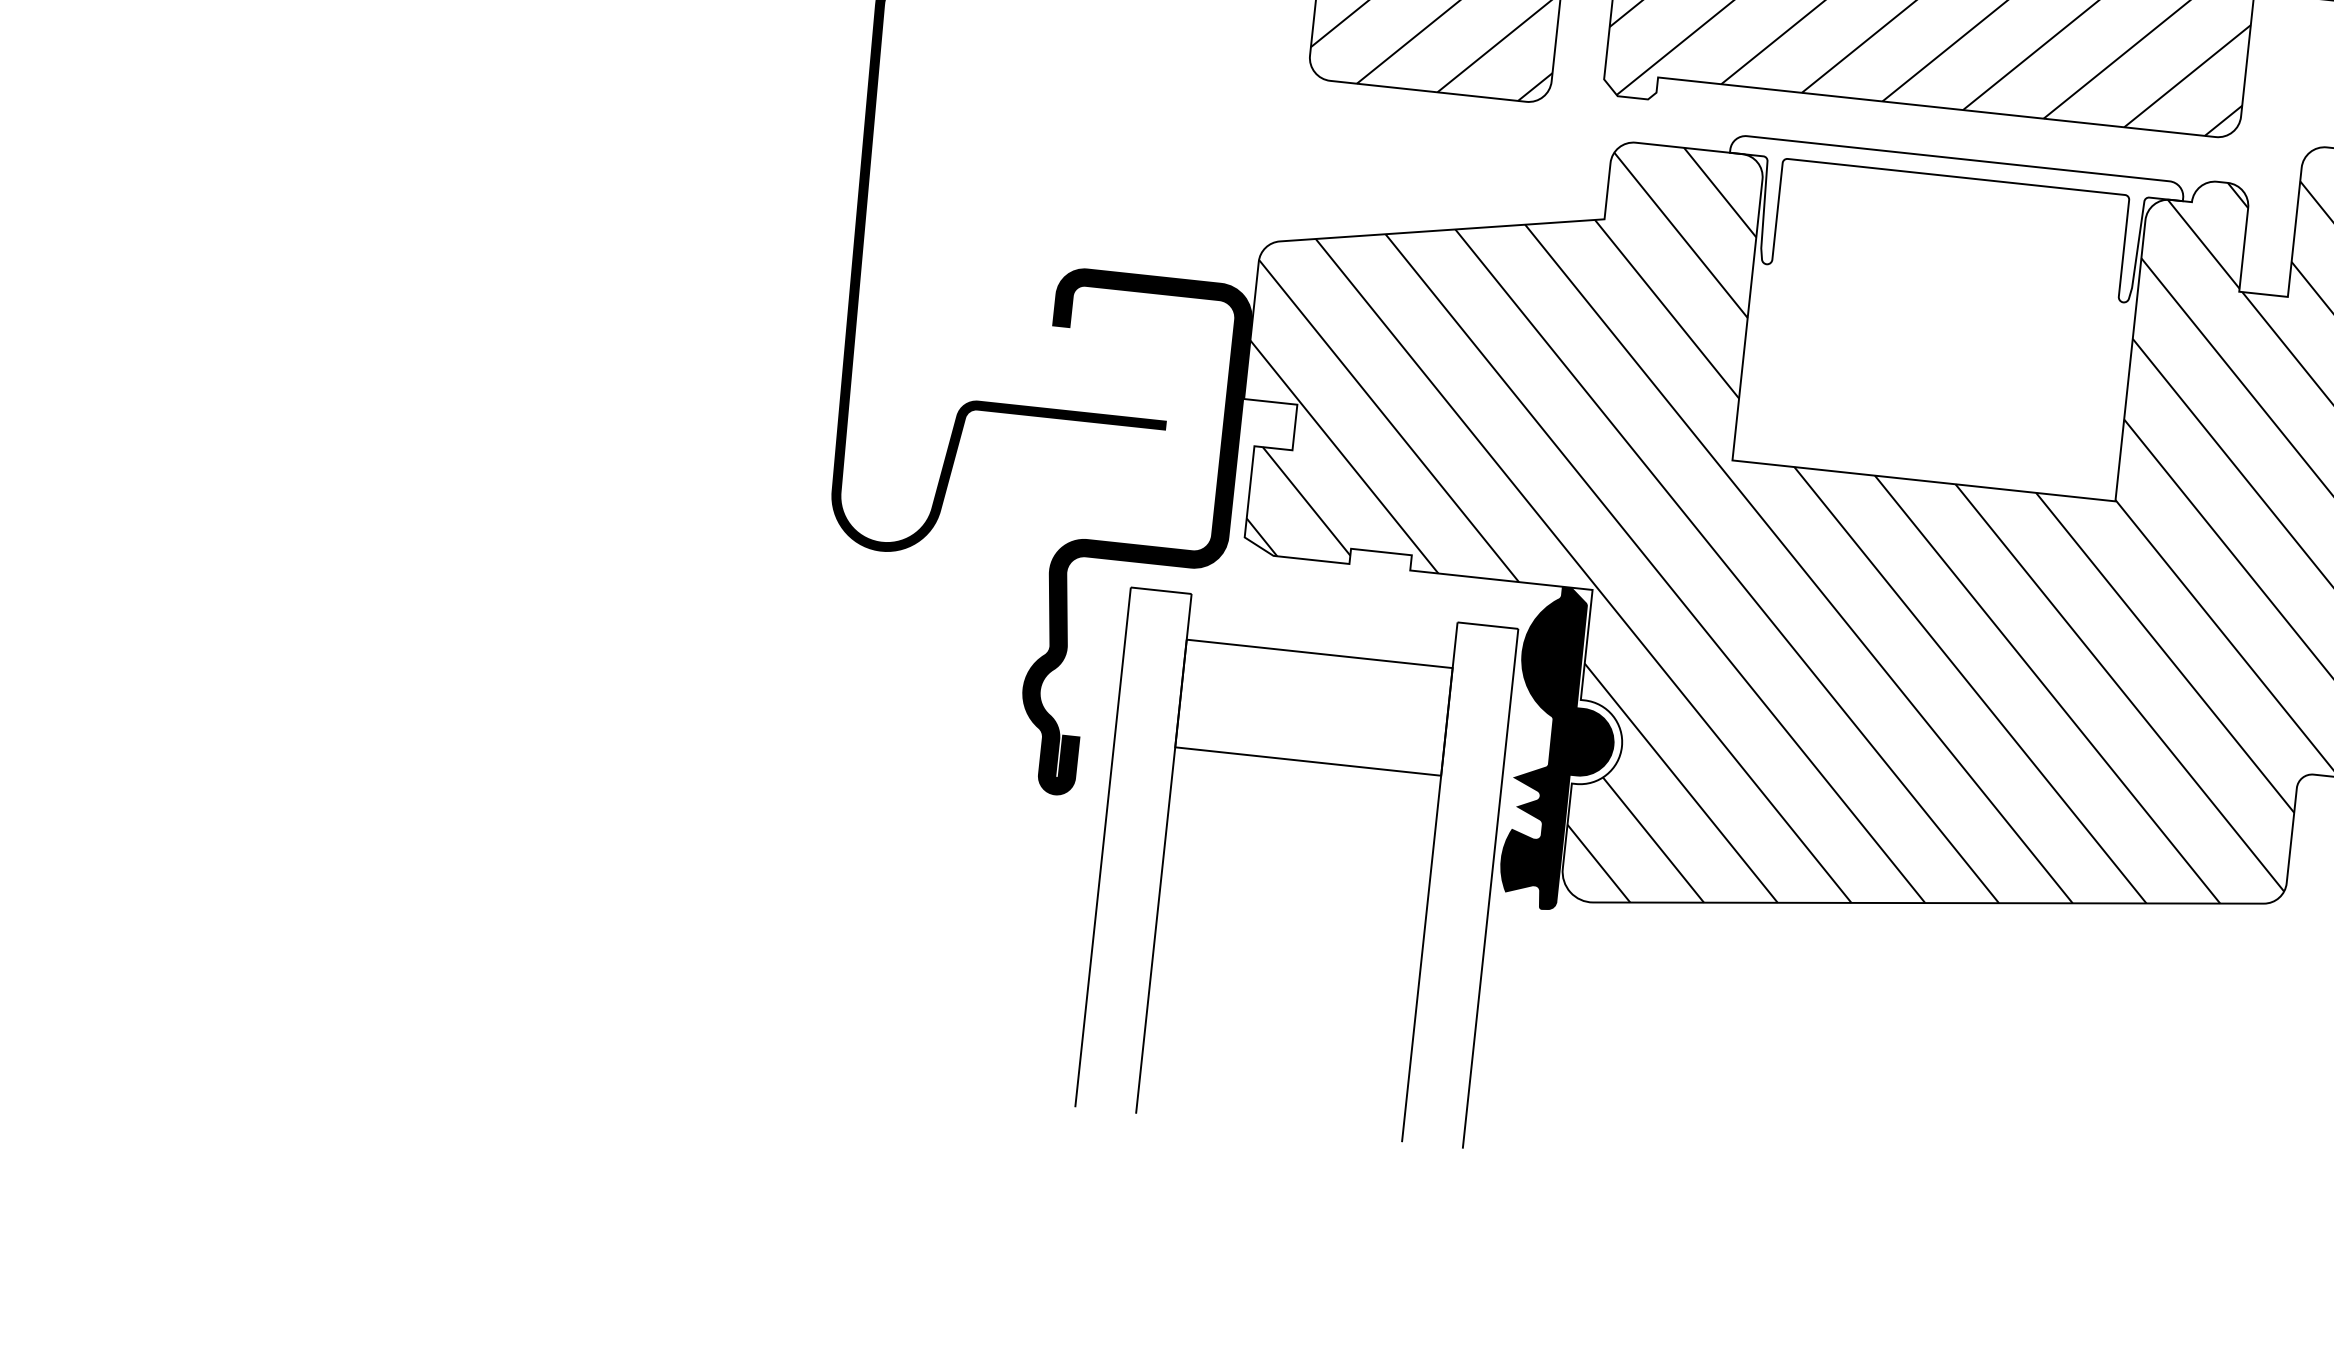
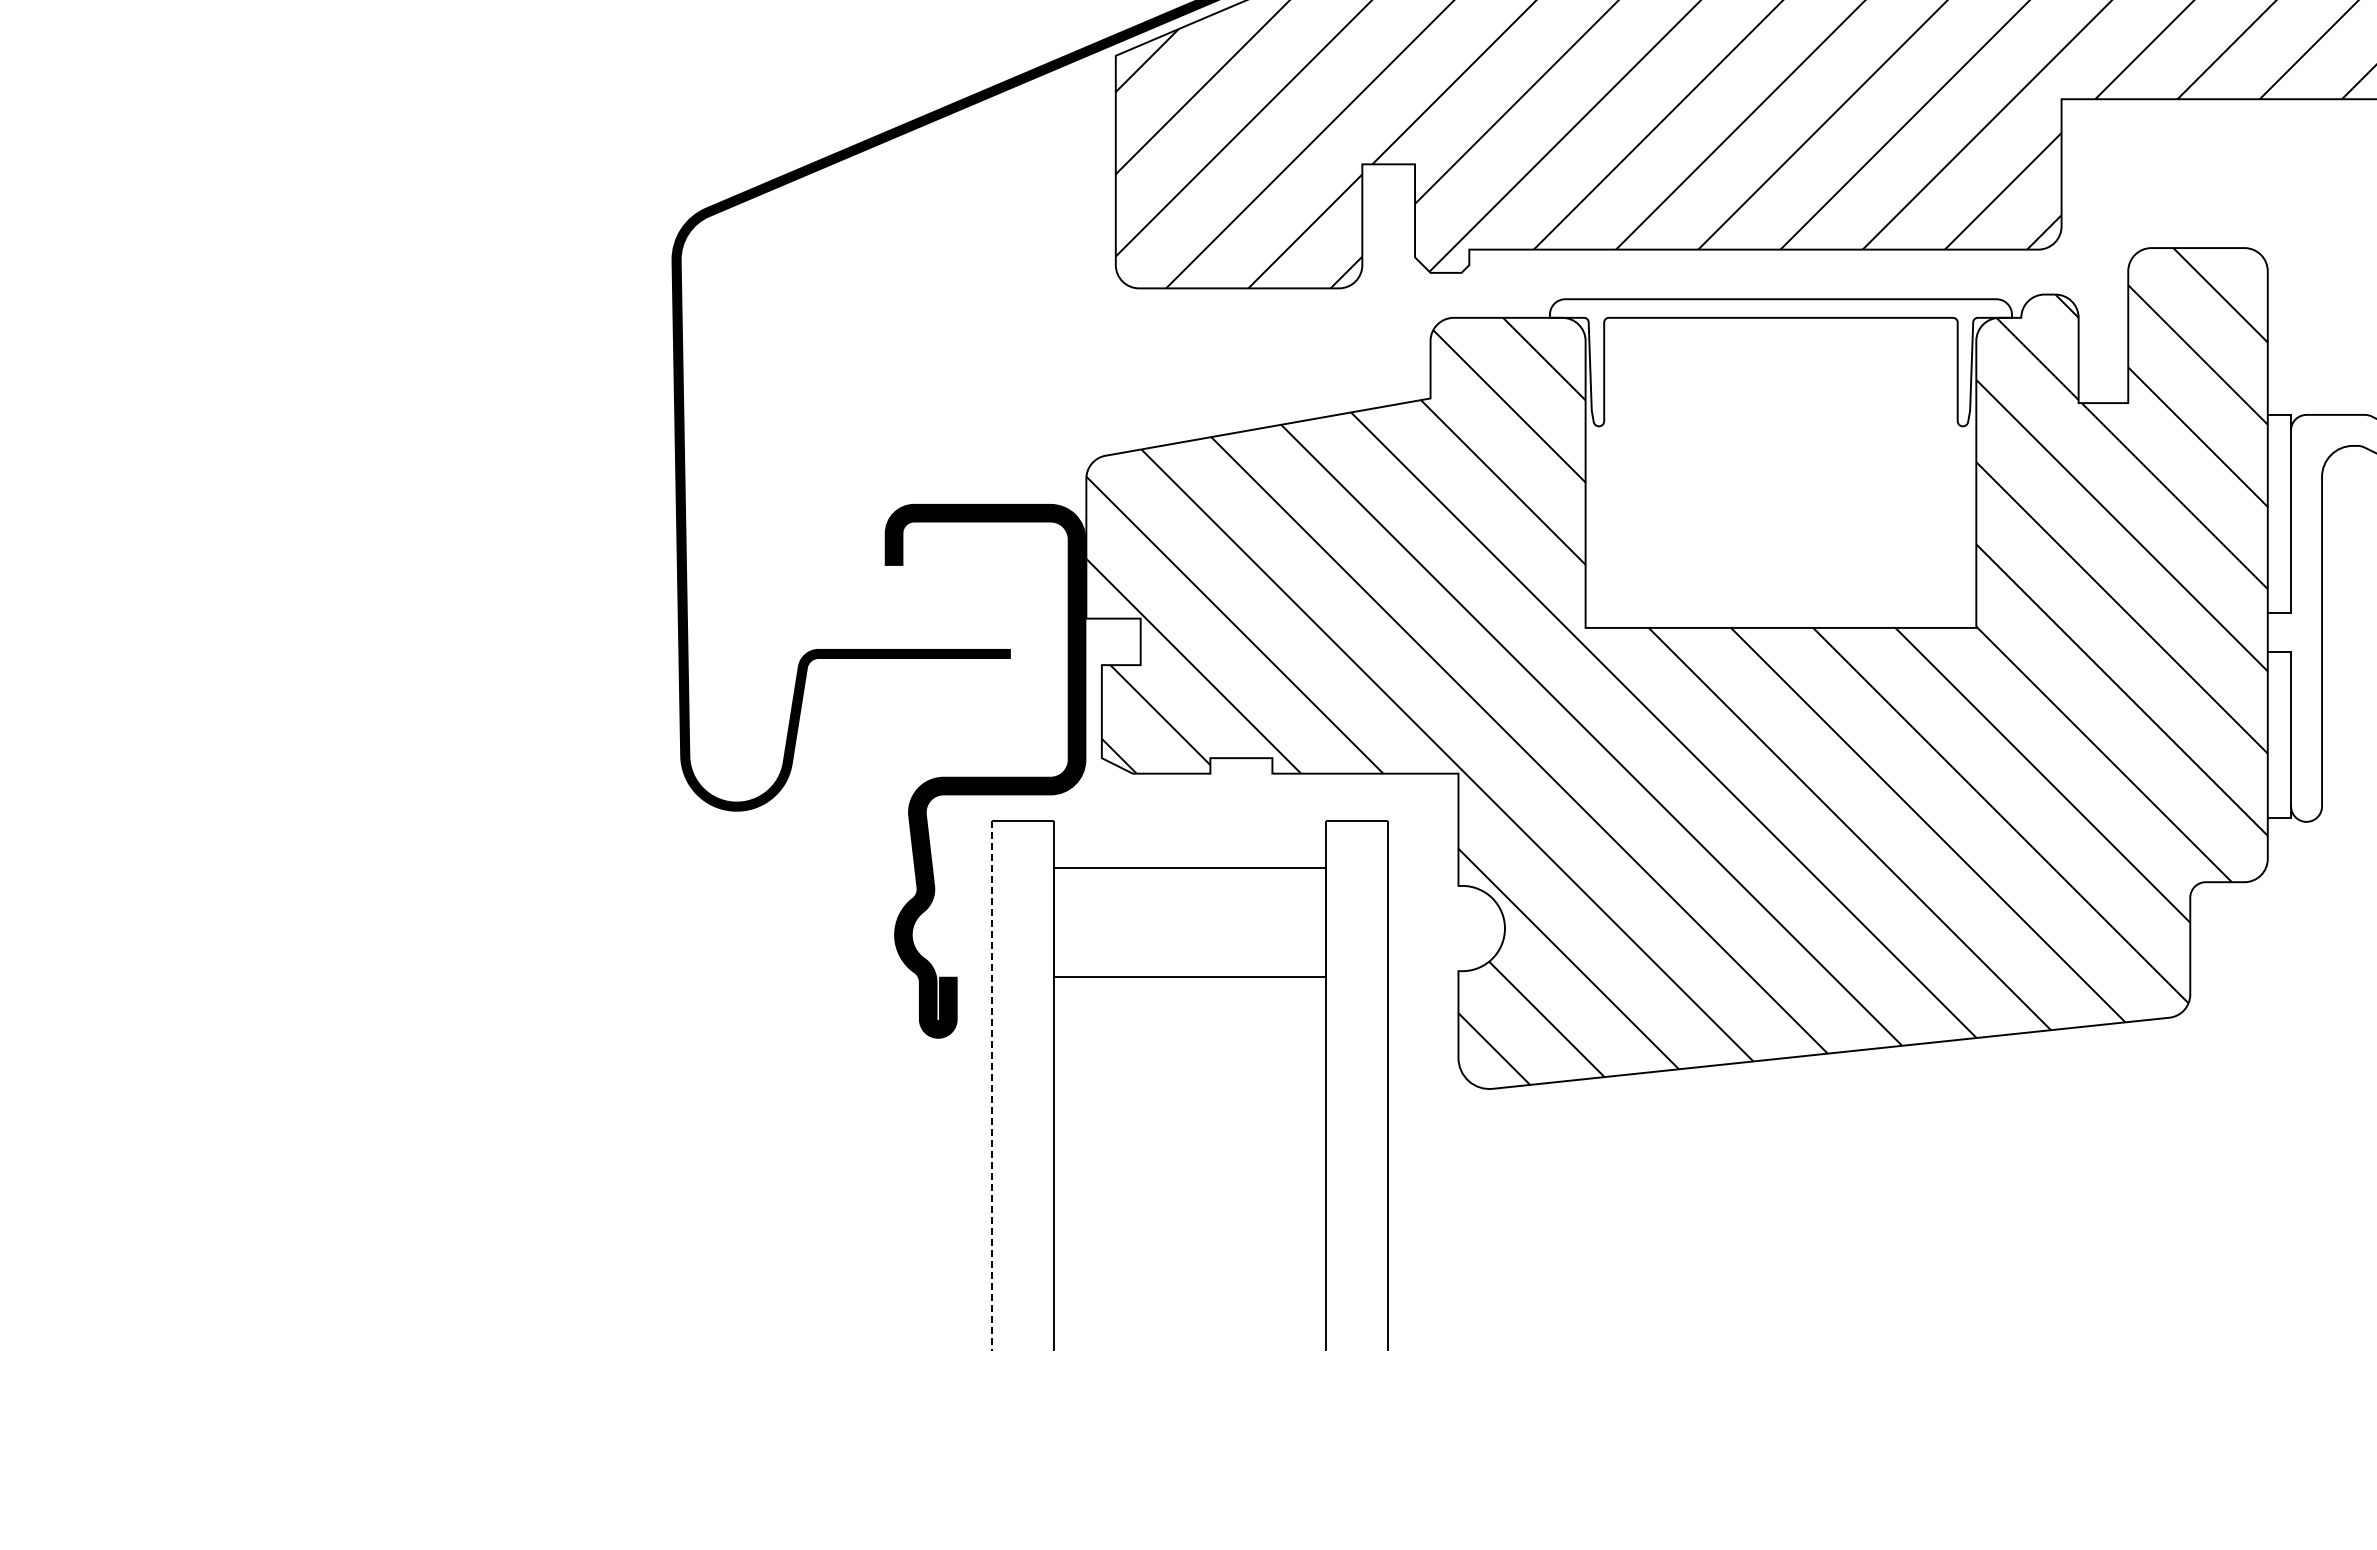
fill: (1562, 749) -> (1445, 937), removed
line: (1103, 847) -> (992, 1086), solid -> dashed

